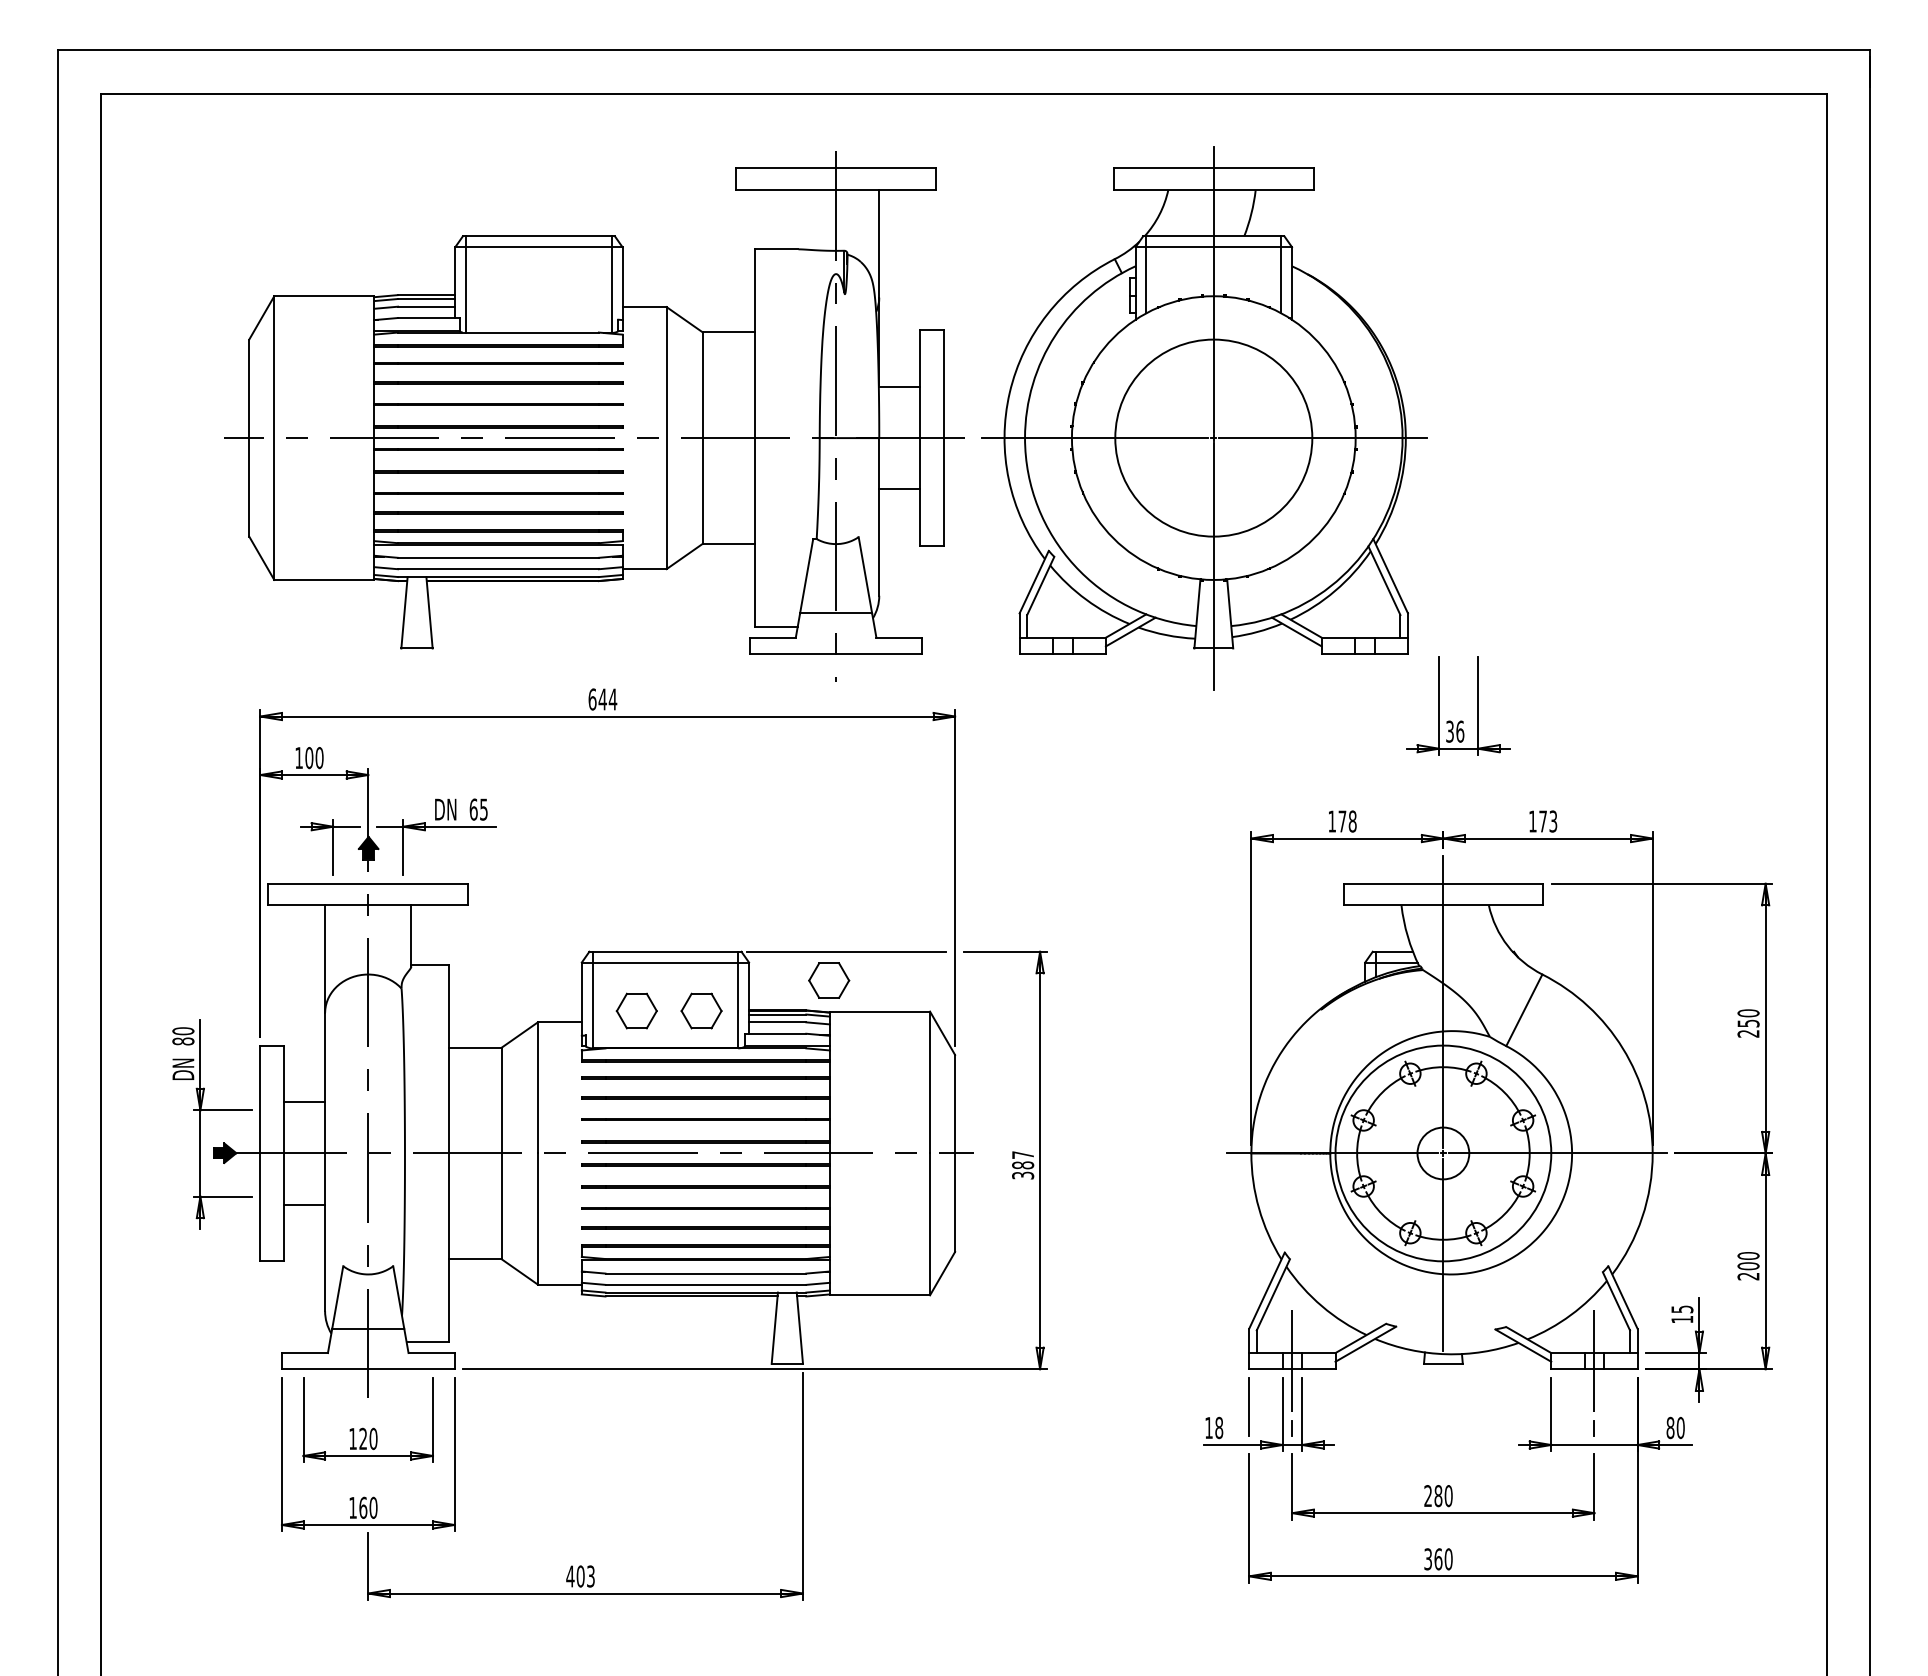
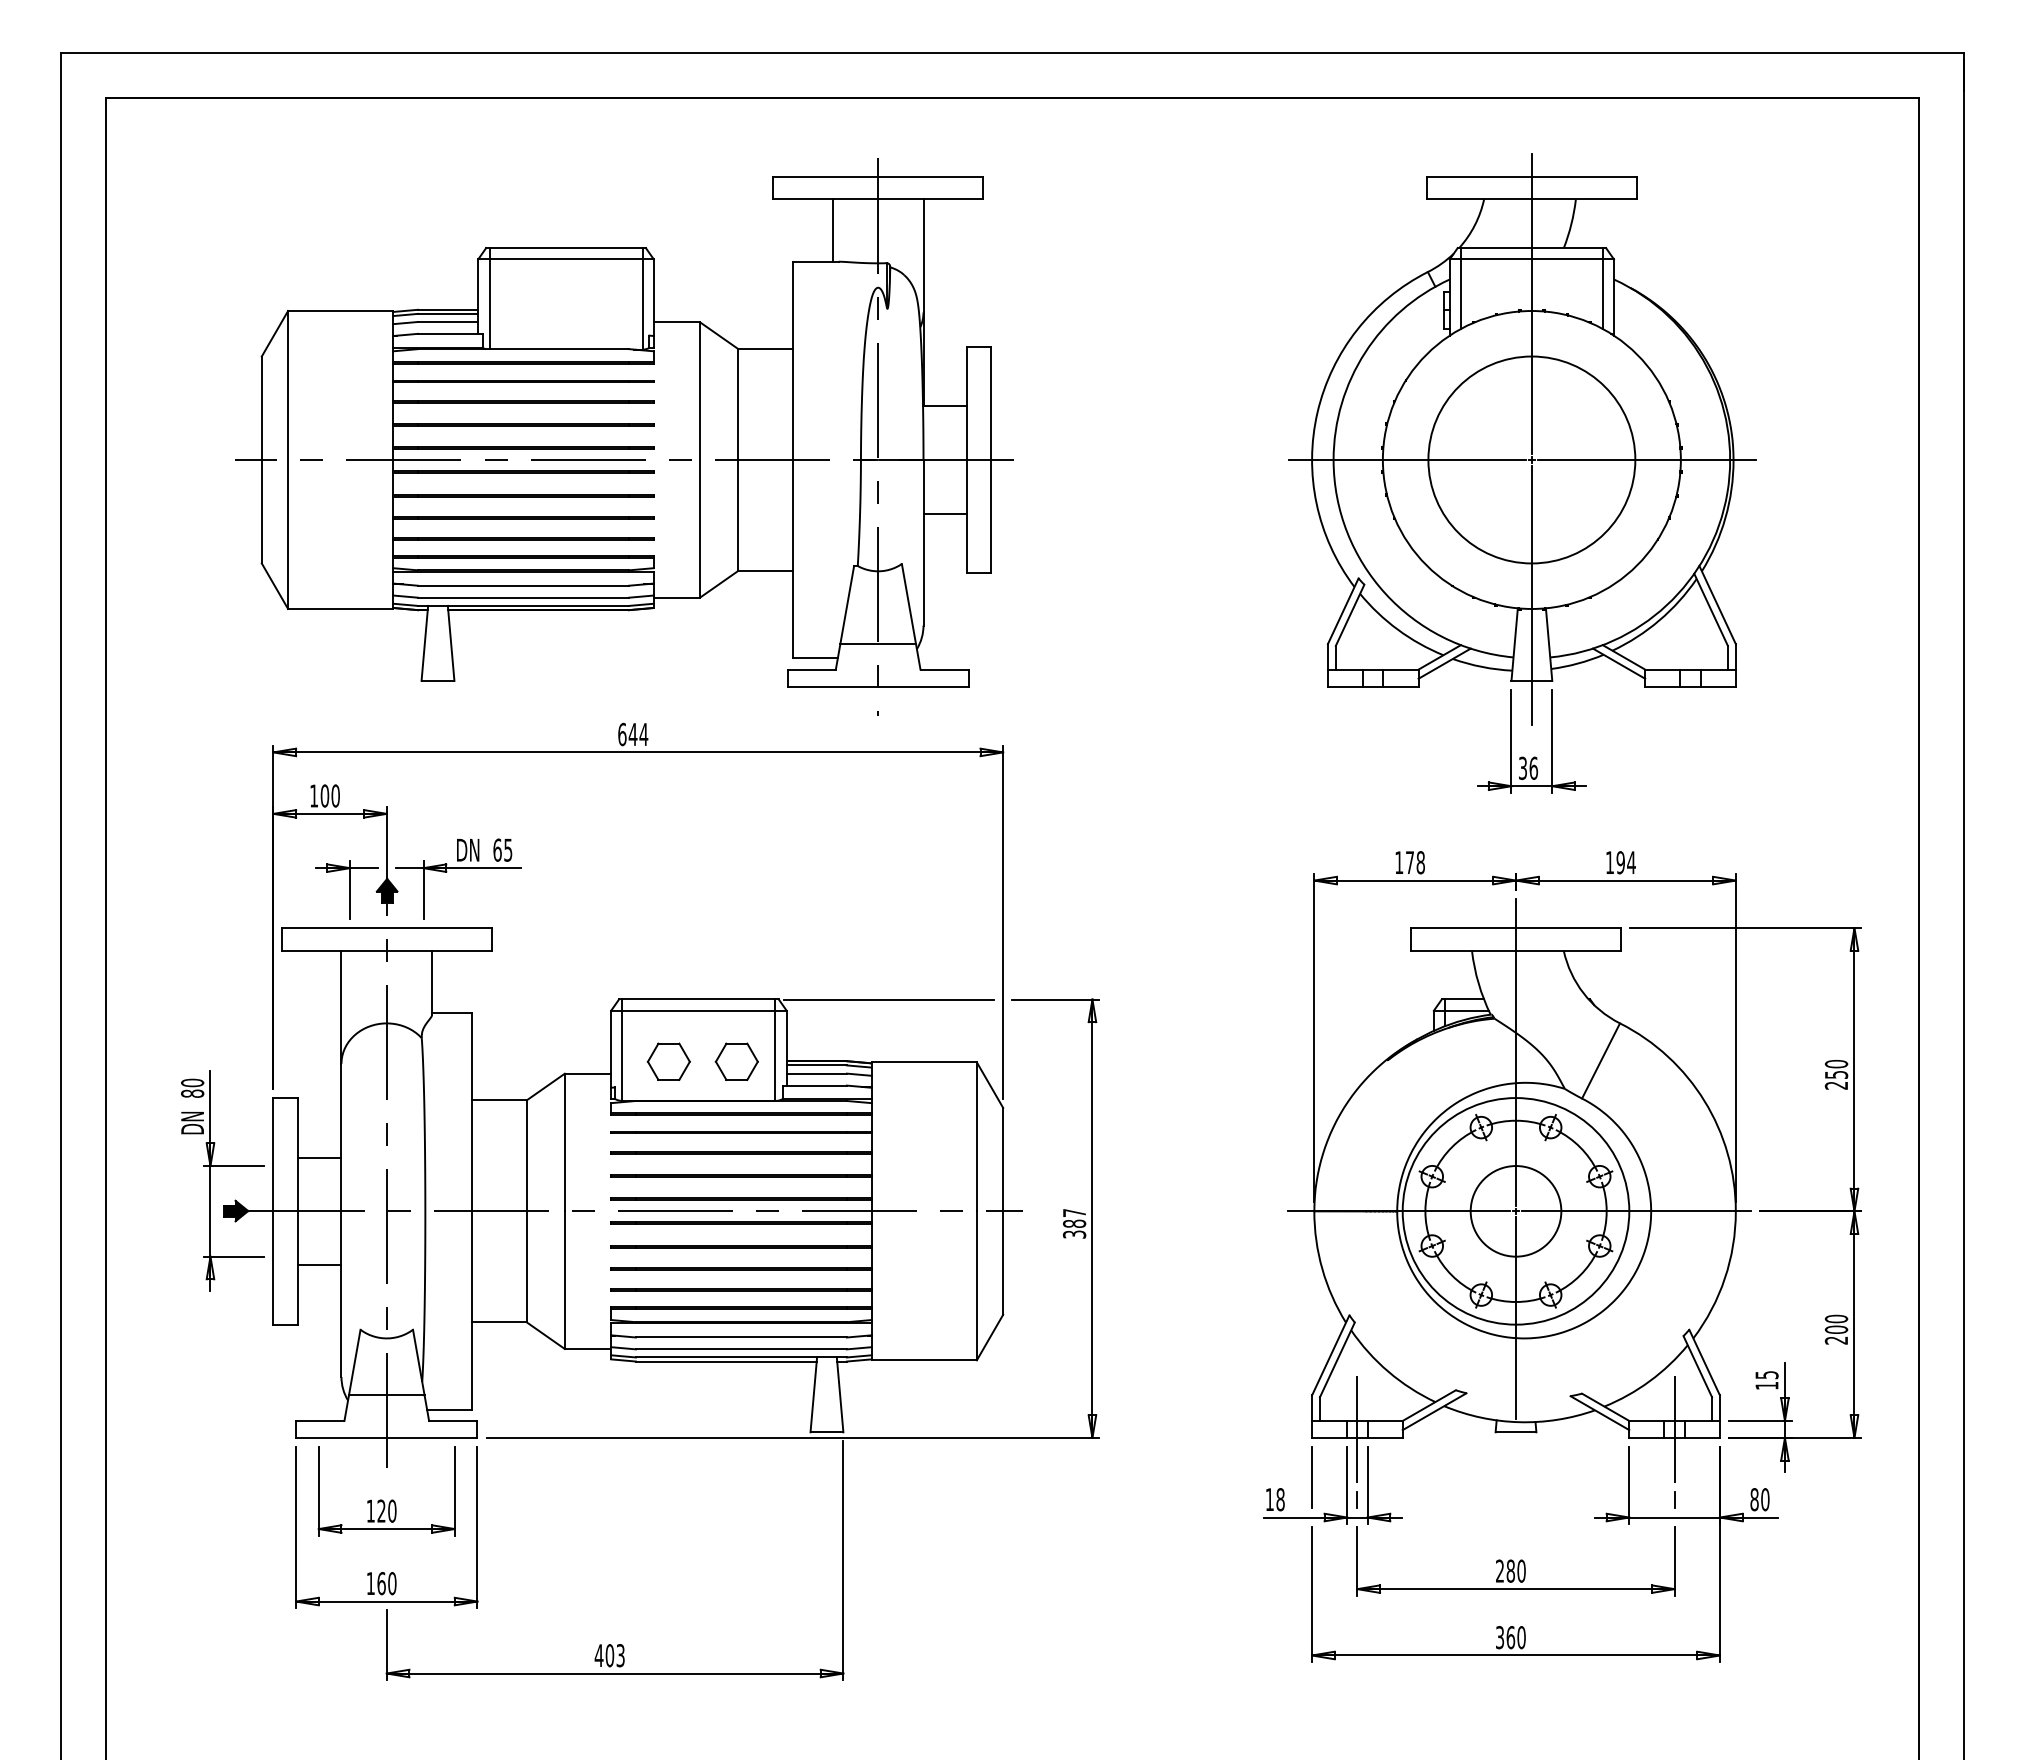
line: (792, 219) -> (832, 230), added
part: (1204, 418) -> (1522, 439), moved
text: (1547, 821) -> (1625, 862), 173 -> 194
part: (828, 980) -> (870, 1029), removed
circle: (1442, 1153) -> (1515, 1211), size x1.67

